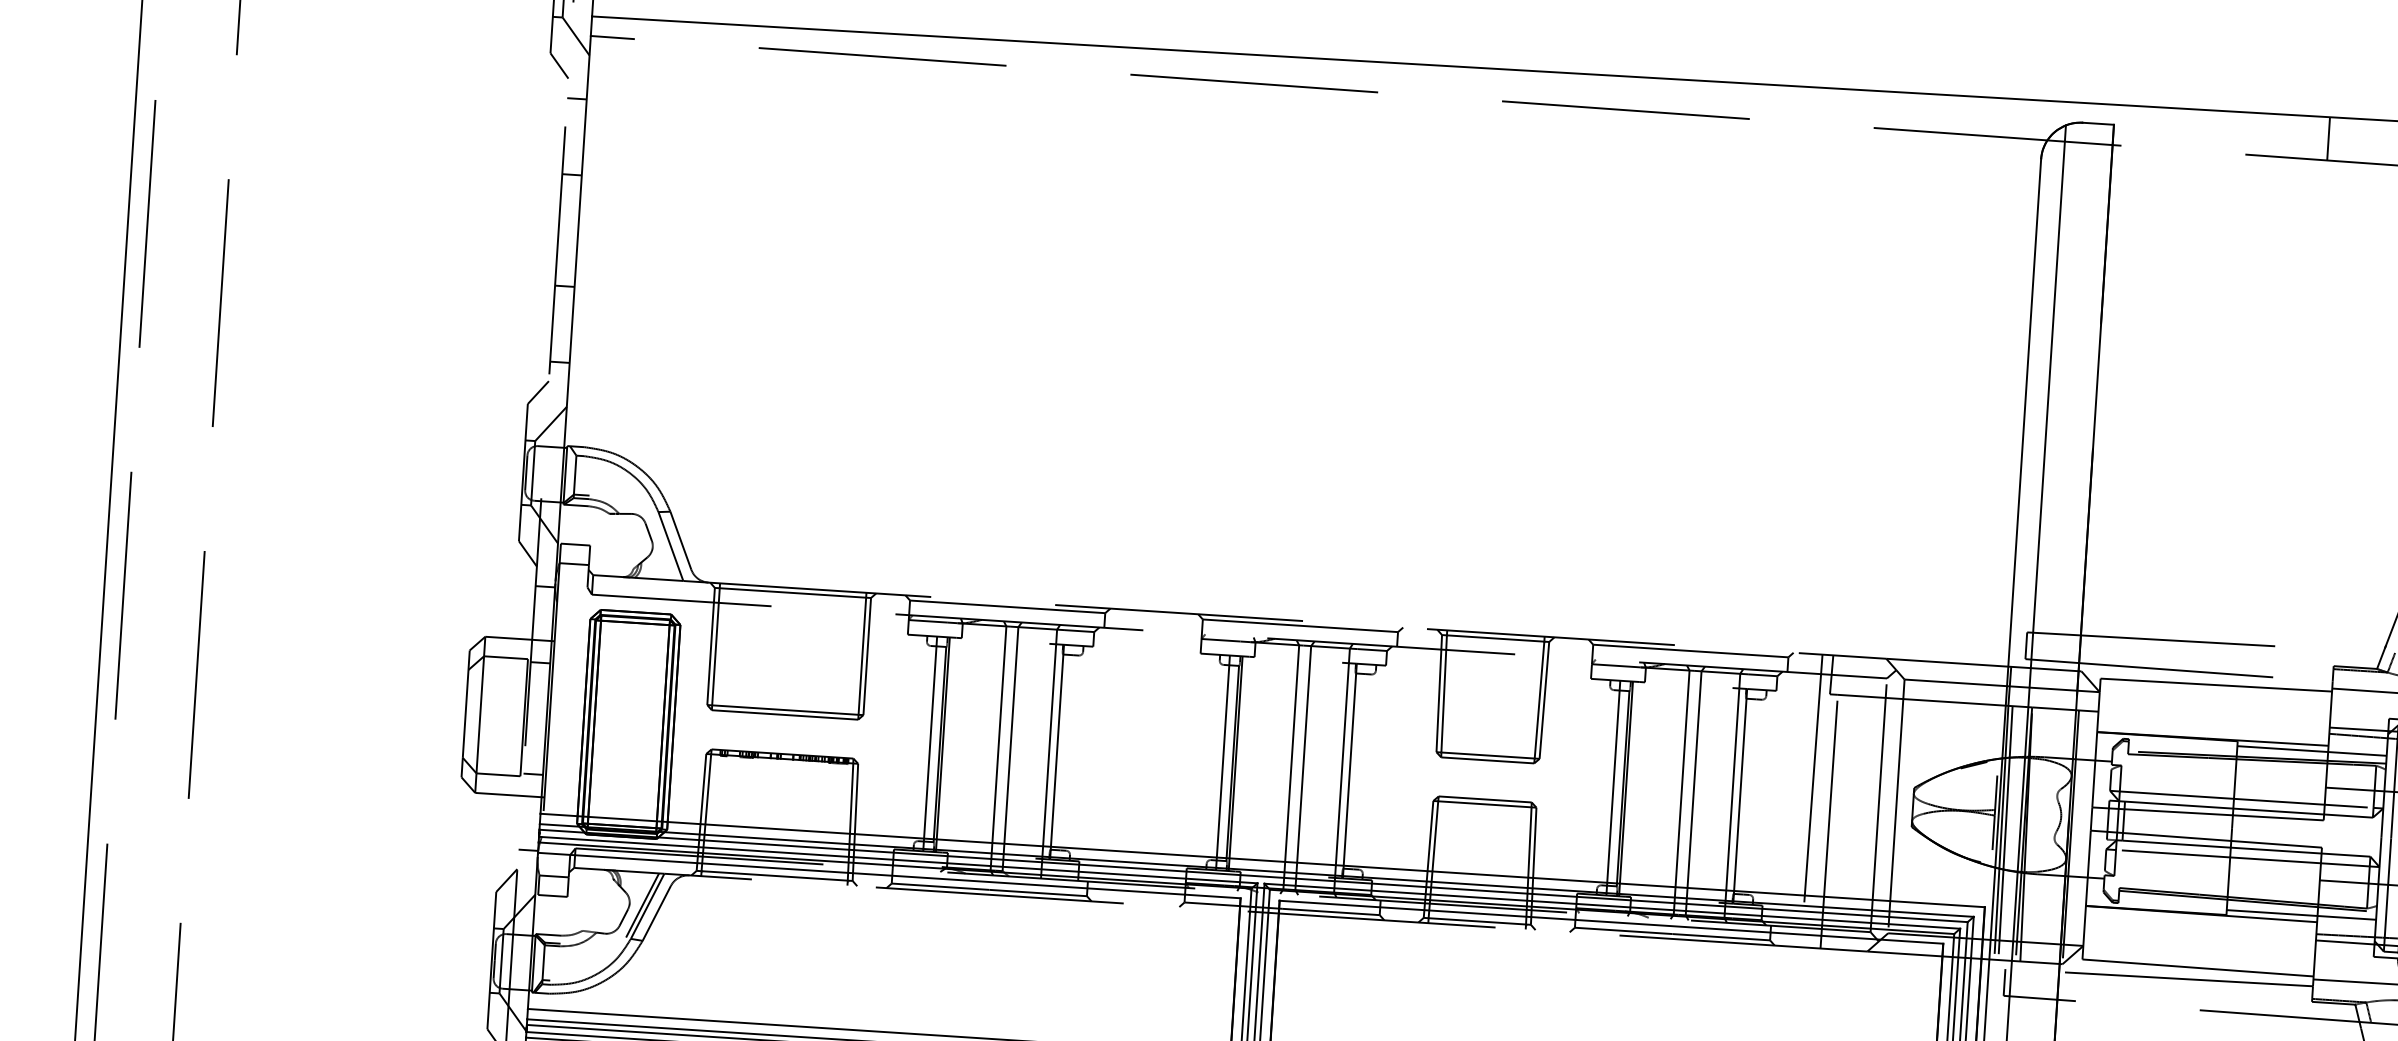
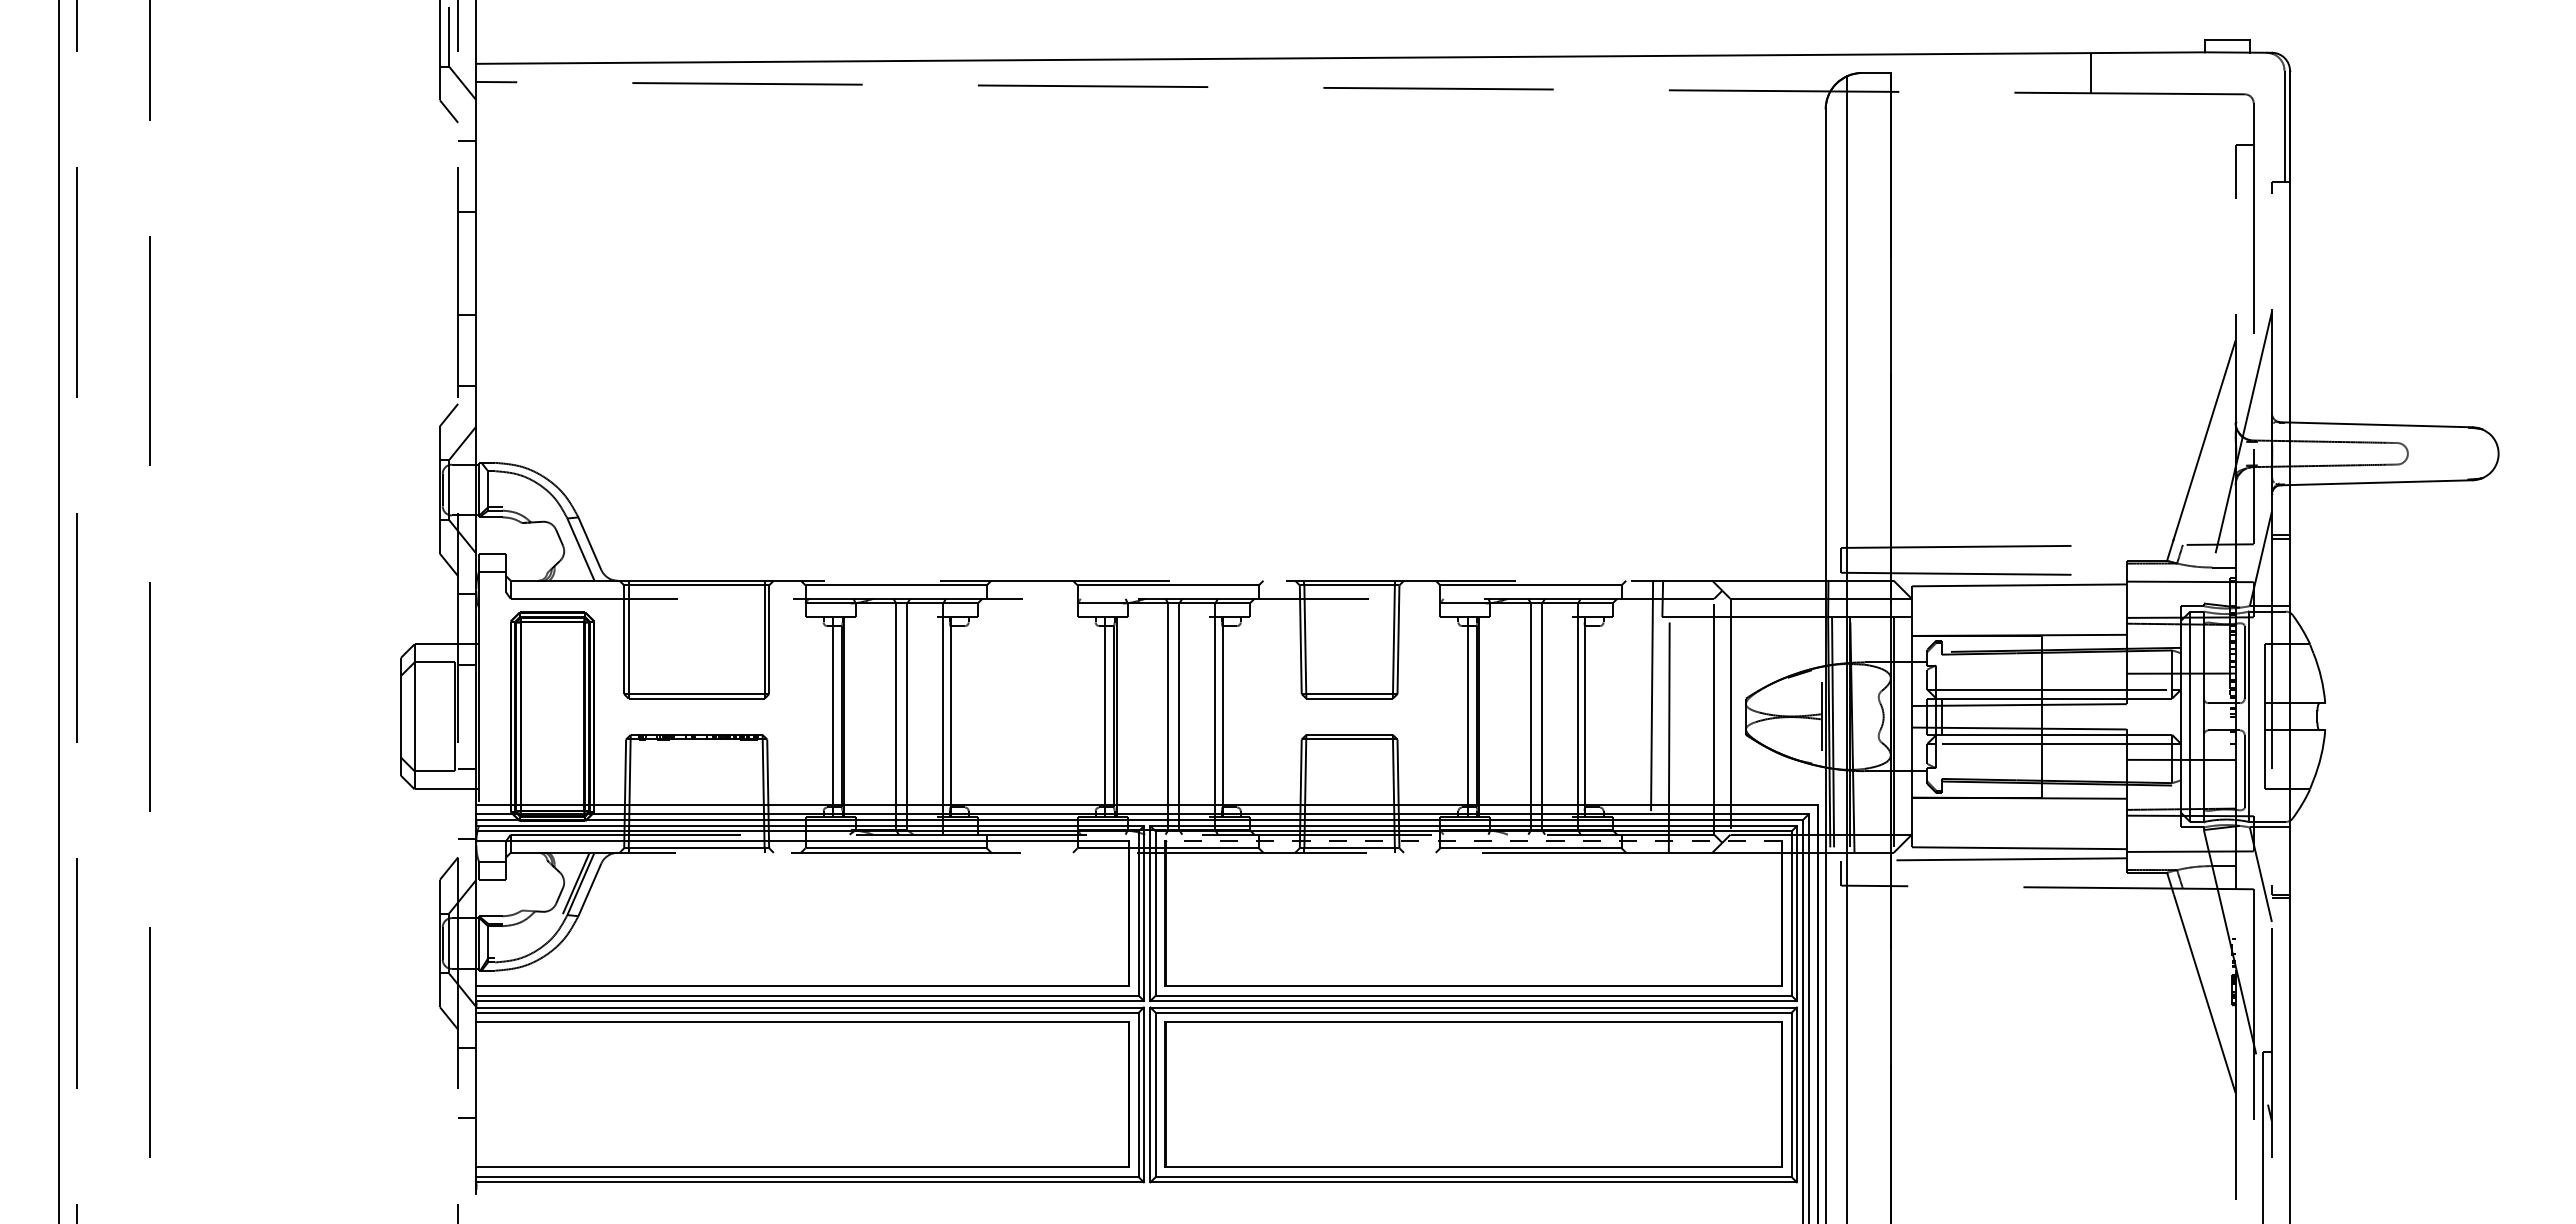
line: (2311, 750) -> (2111, 640), removed
line: (2301, 914) -> (2111, 792), removed
line: (1611, 922) -> (1473, 841), solid -> dashed

